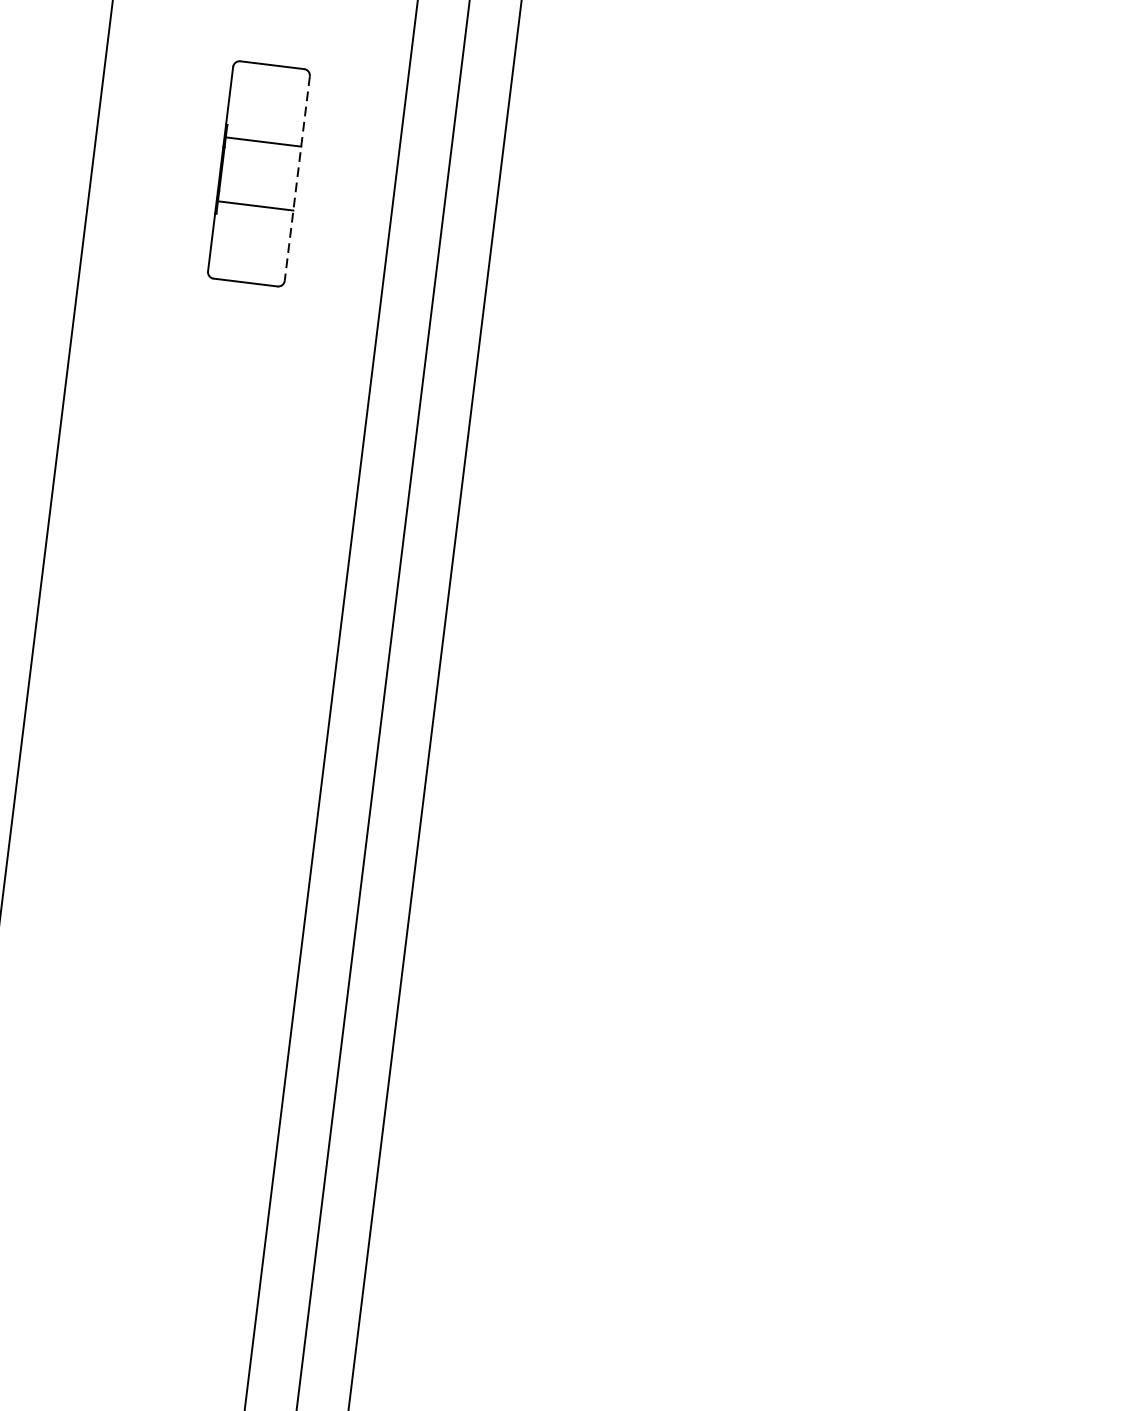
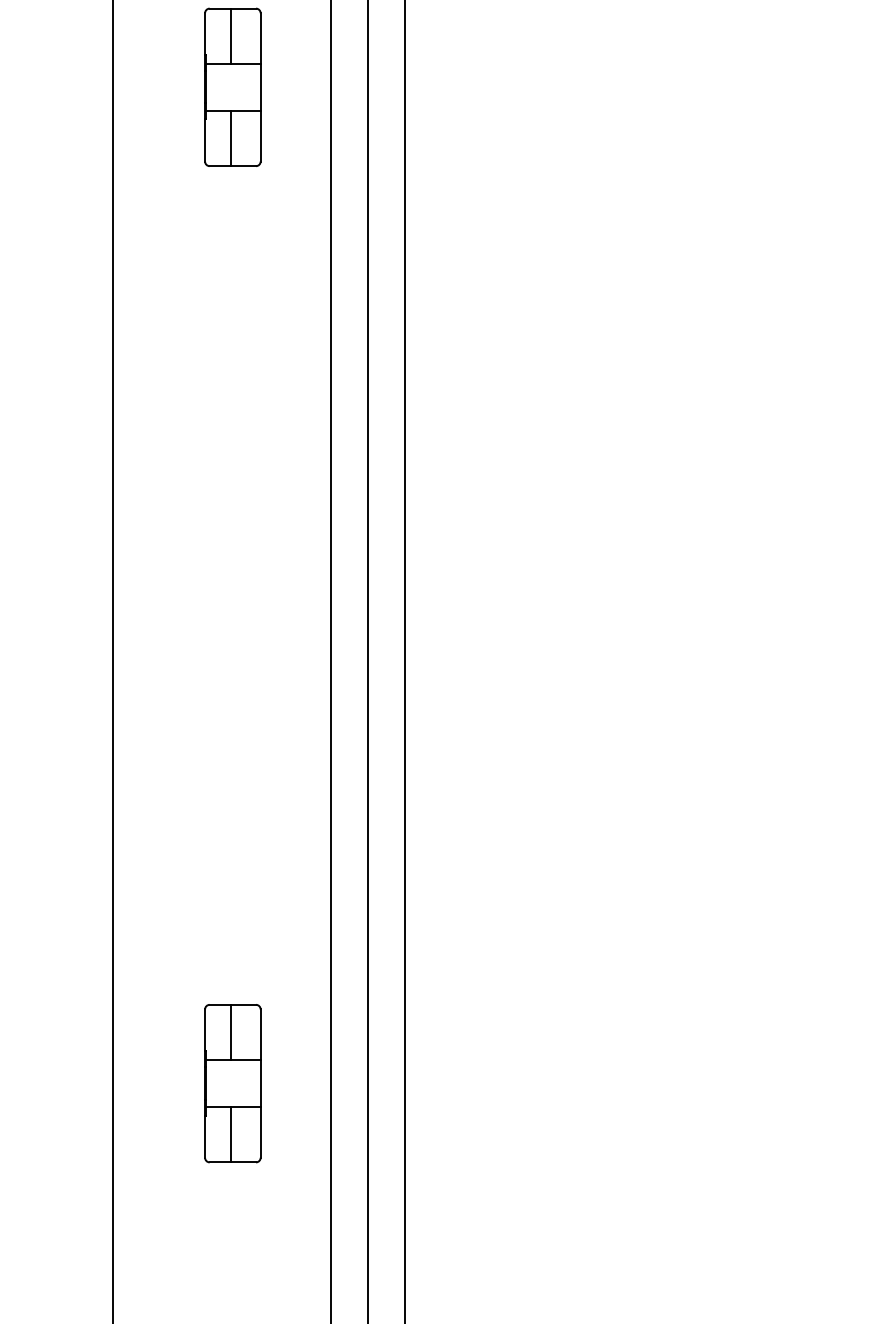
line: (264, 103) -> (230, 36), added
line: (297, 178) -> (260, 87), dashed -> solid
line: (247, 243) -> (230, 138), added

